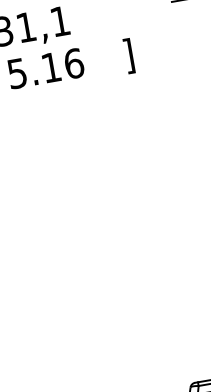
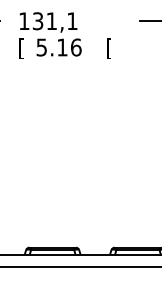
text: (129, 55) -> (109, 48), ] -> [

